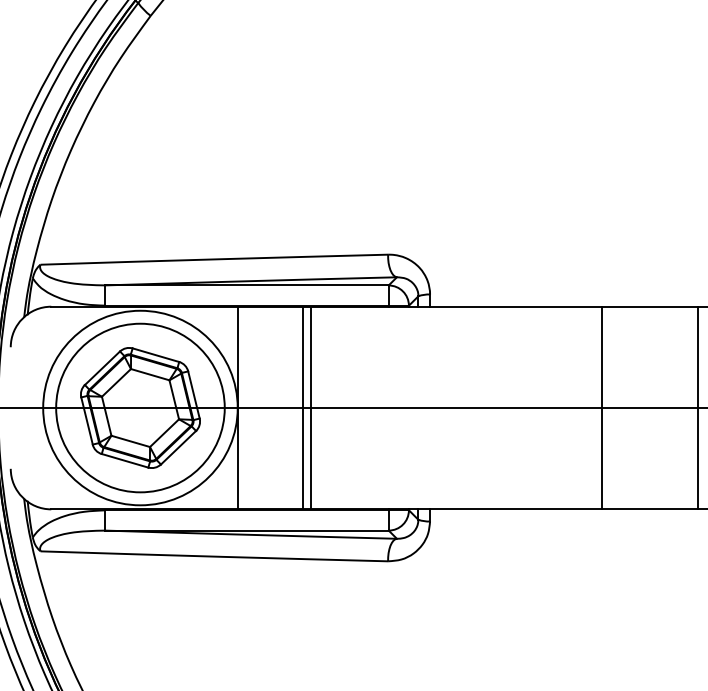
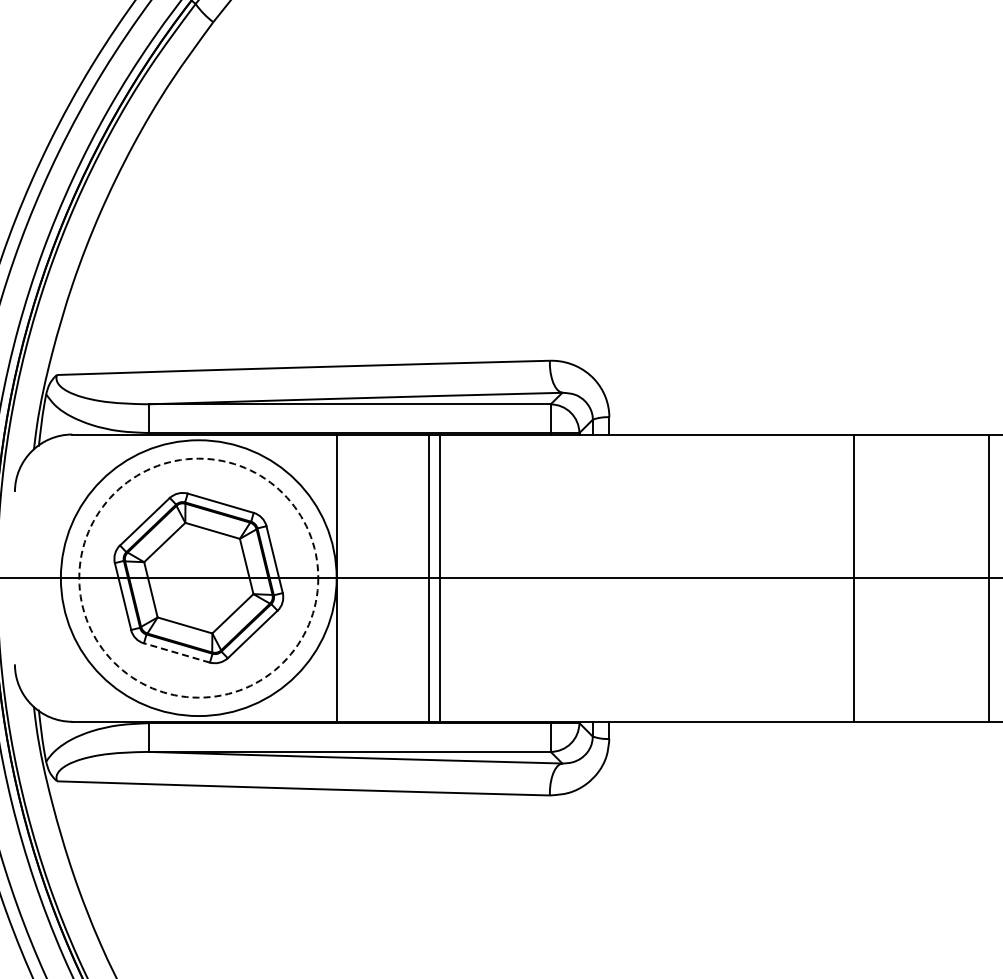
circle: (140, 407) -> (198, 577), solid -> dashed
line: (124, 460) -> (176, 652), solid -> dashed

